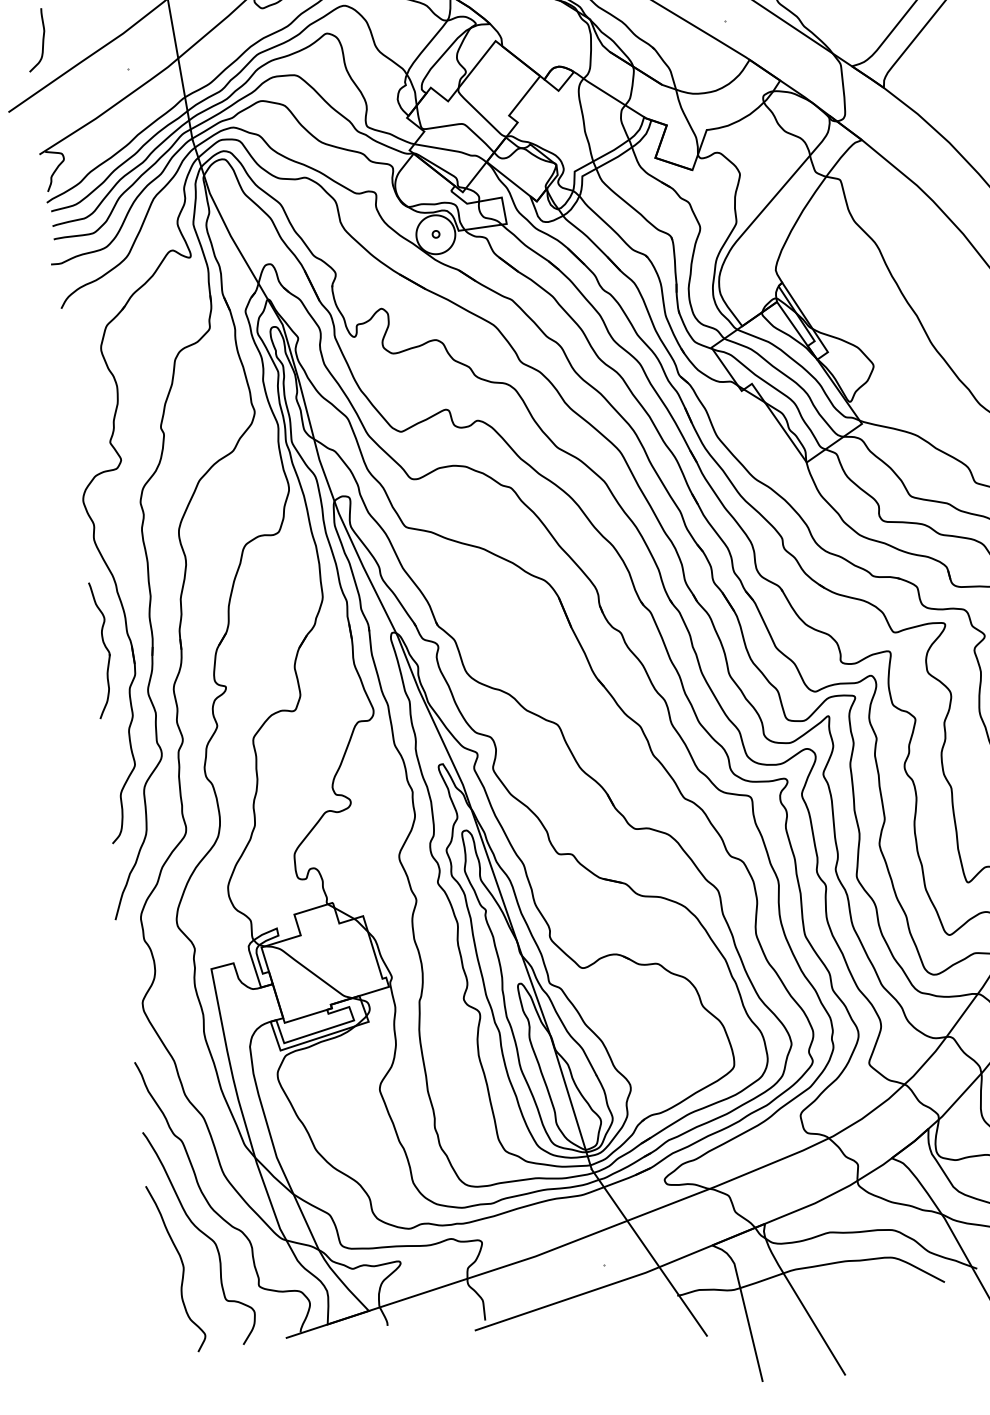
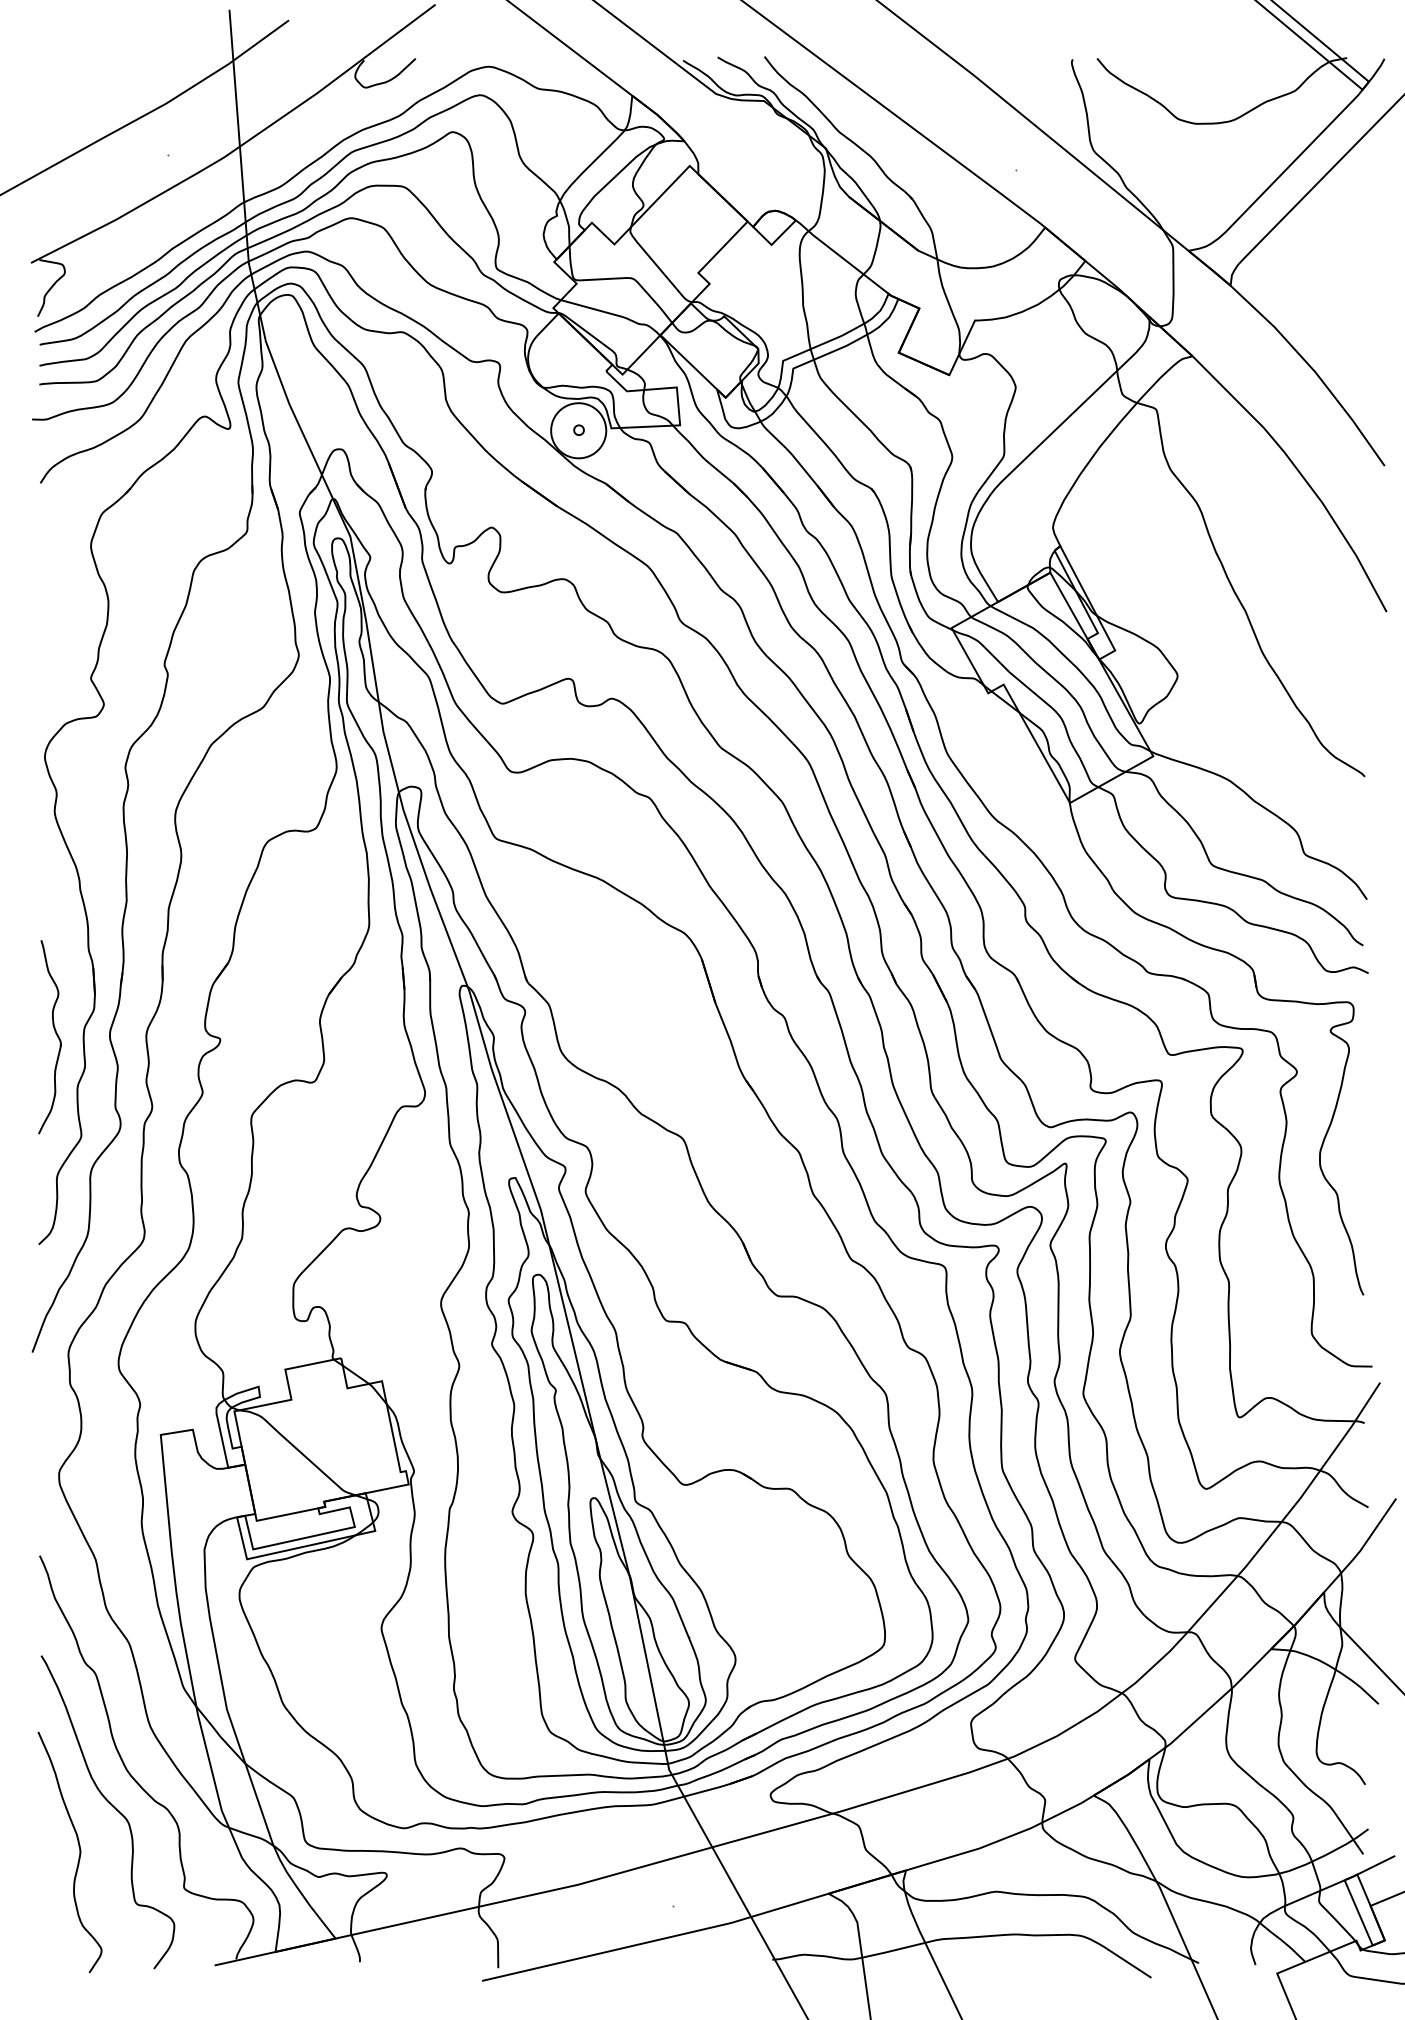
curve: (42, 39) -> (51, 100), removed
part: (105, 647) -> (55, 1033), moved

